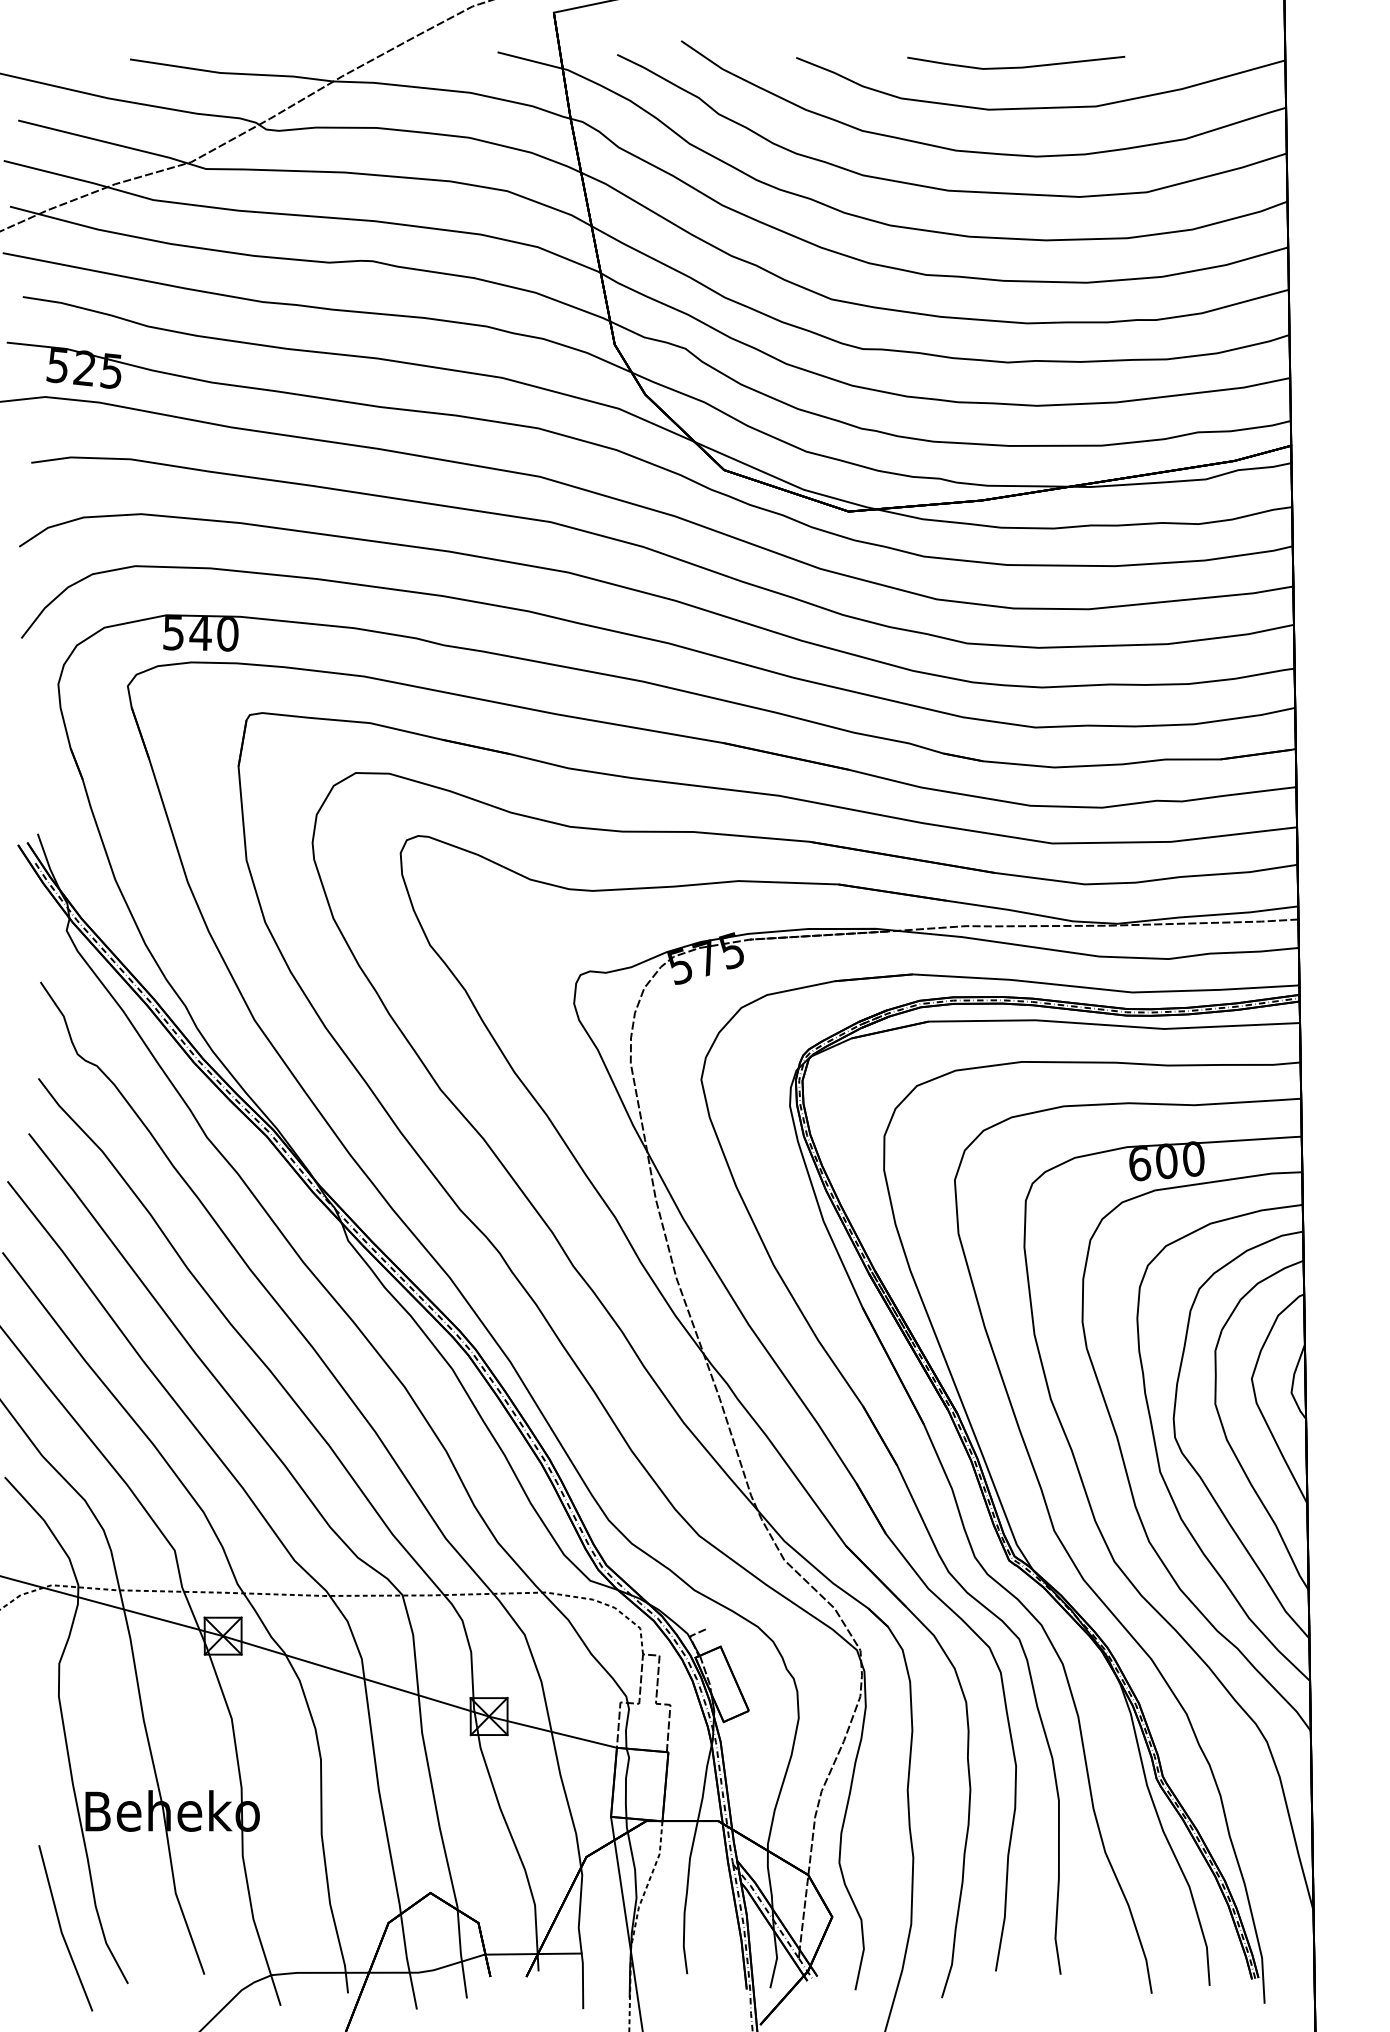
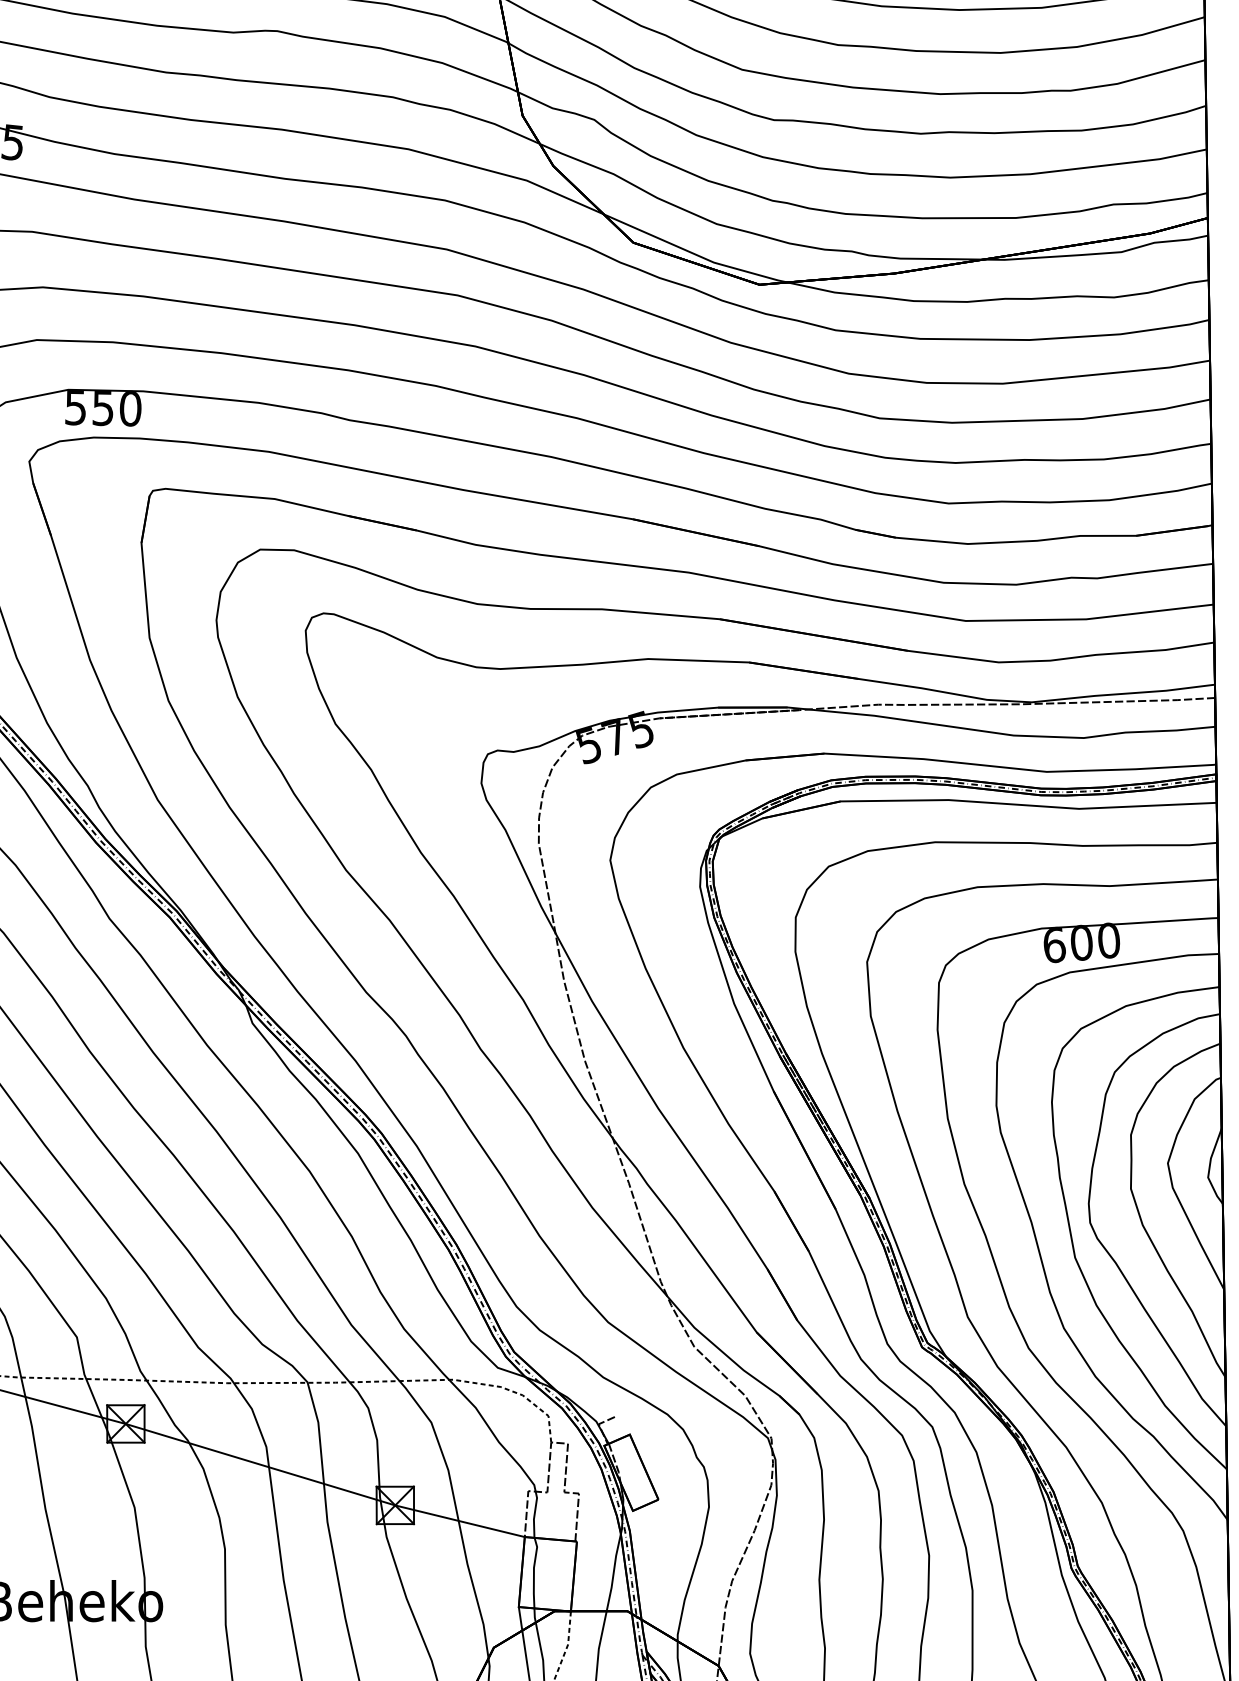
text: (200, 633) -> (102, 408), 540 -> 550

